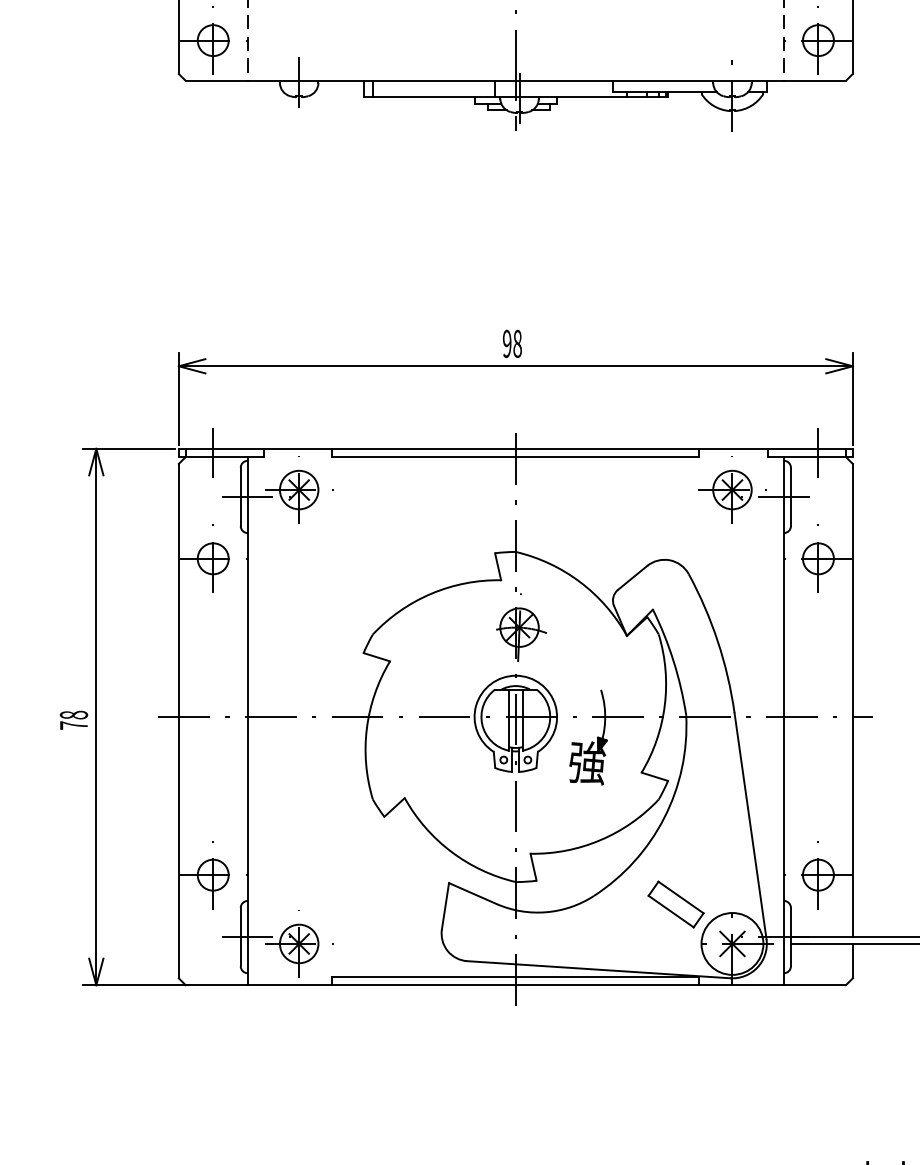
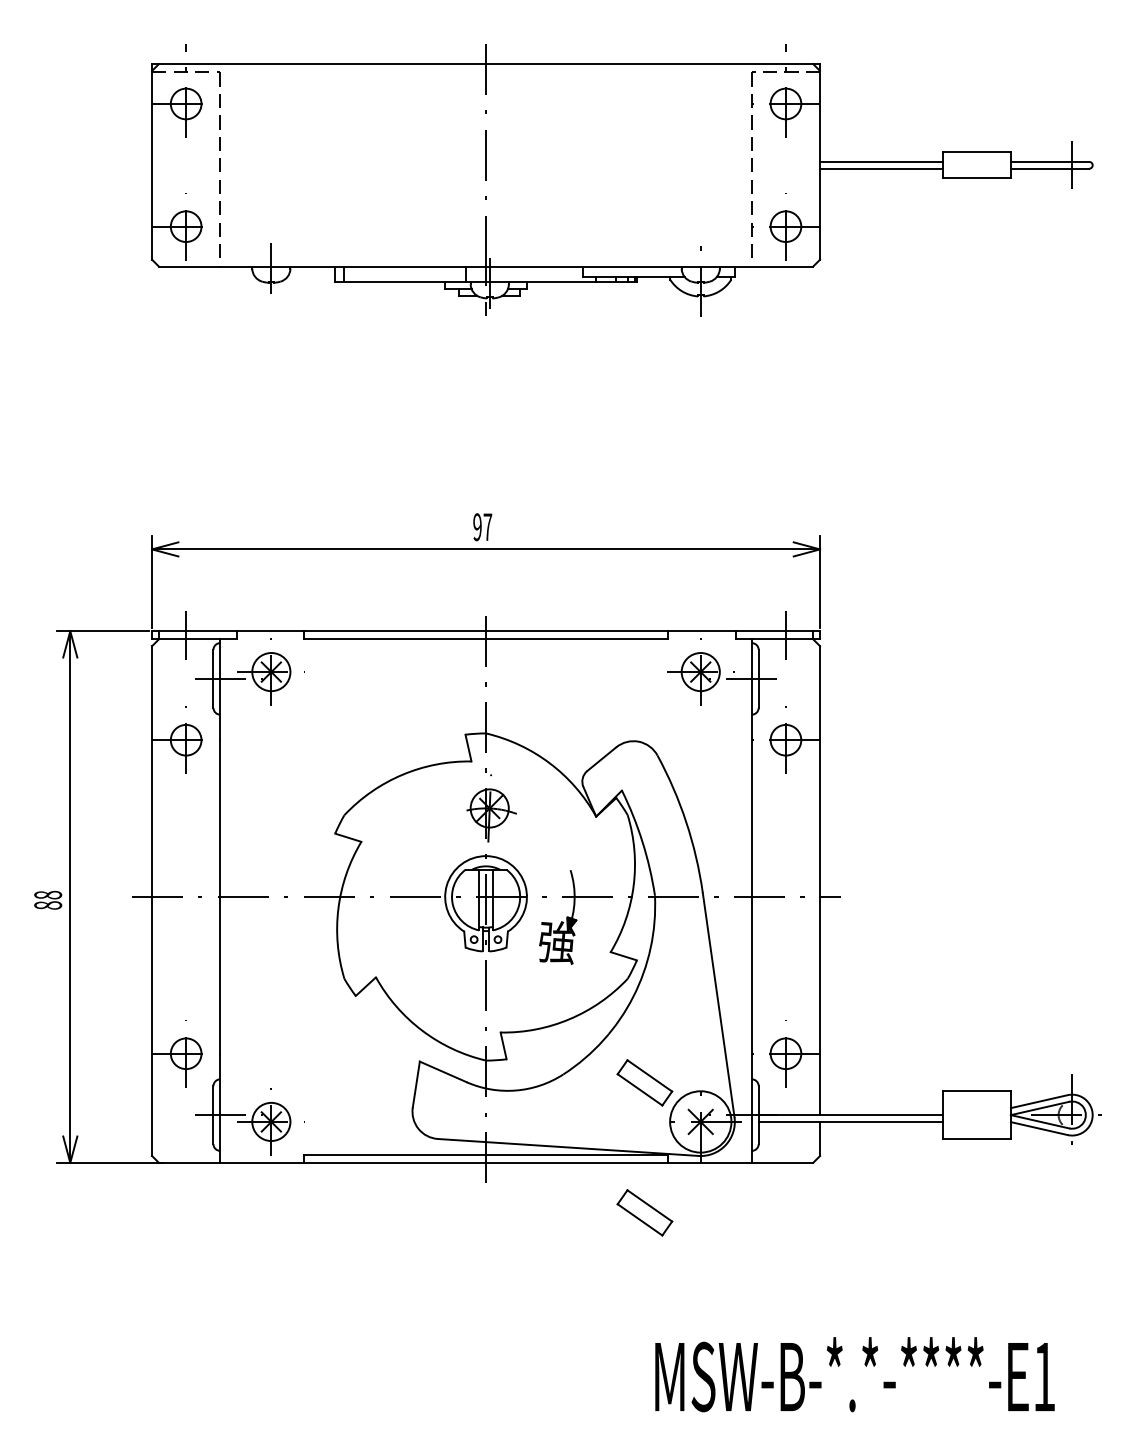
text: (517, 344) -> (487, 527), 98 -> 97
text: (74, 725) -> (48, 905), 78 -> 88
part: (675, 1035) -> (644, 1212), added

